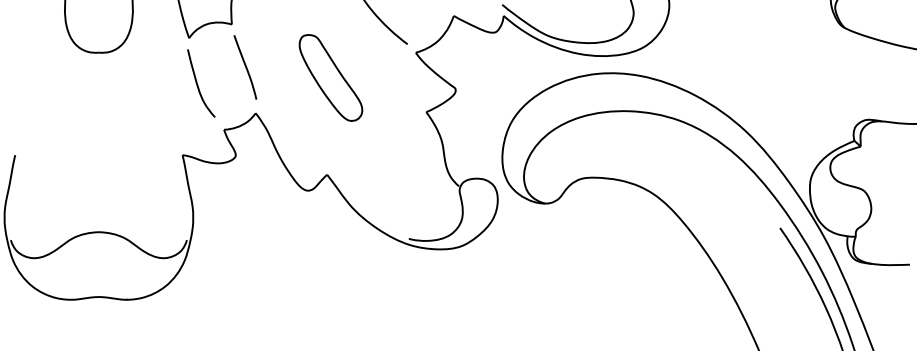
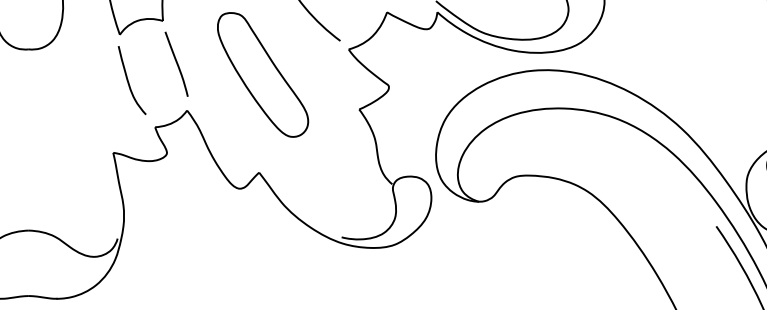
part: (330, 77) -> (262, 74), size x1.43

